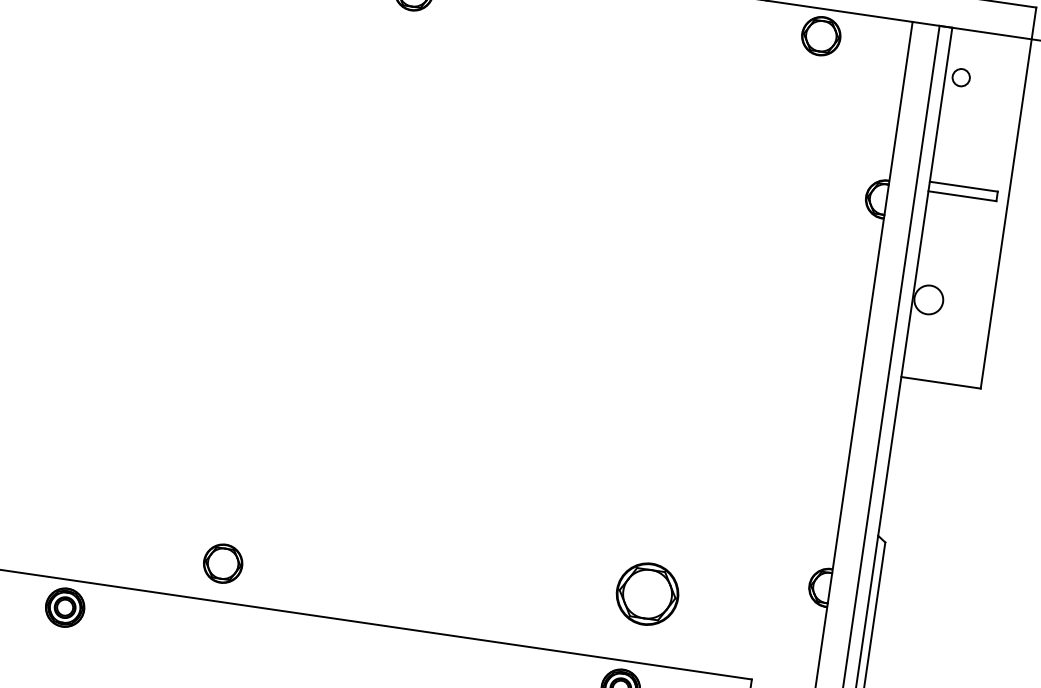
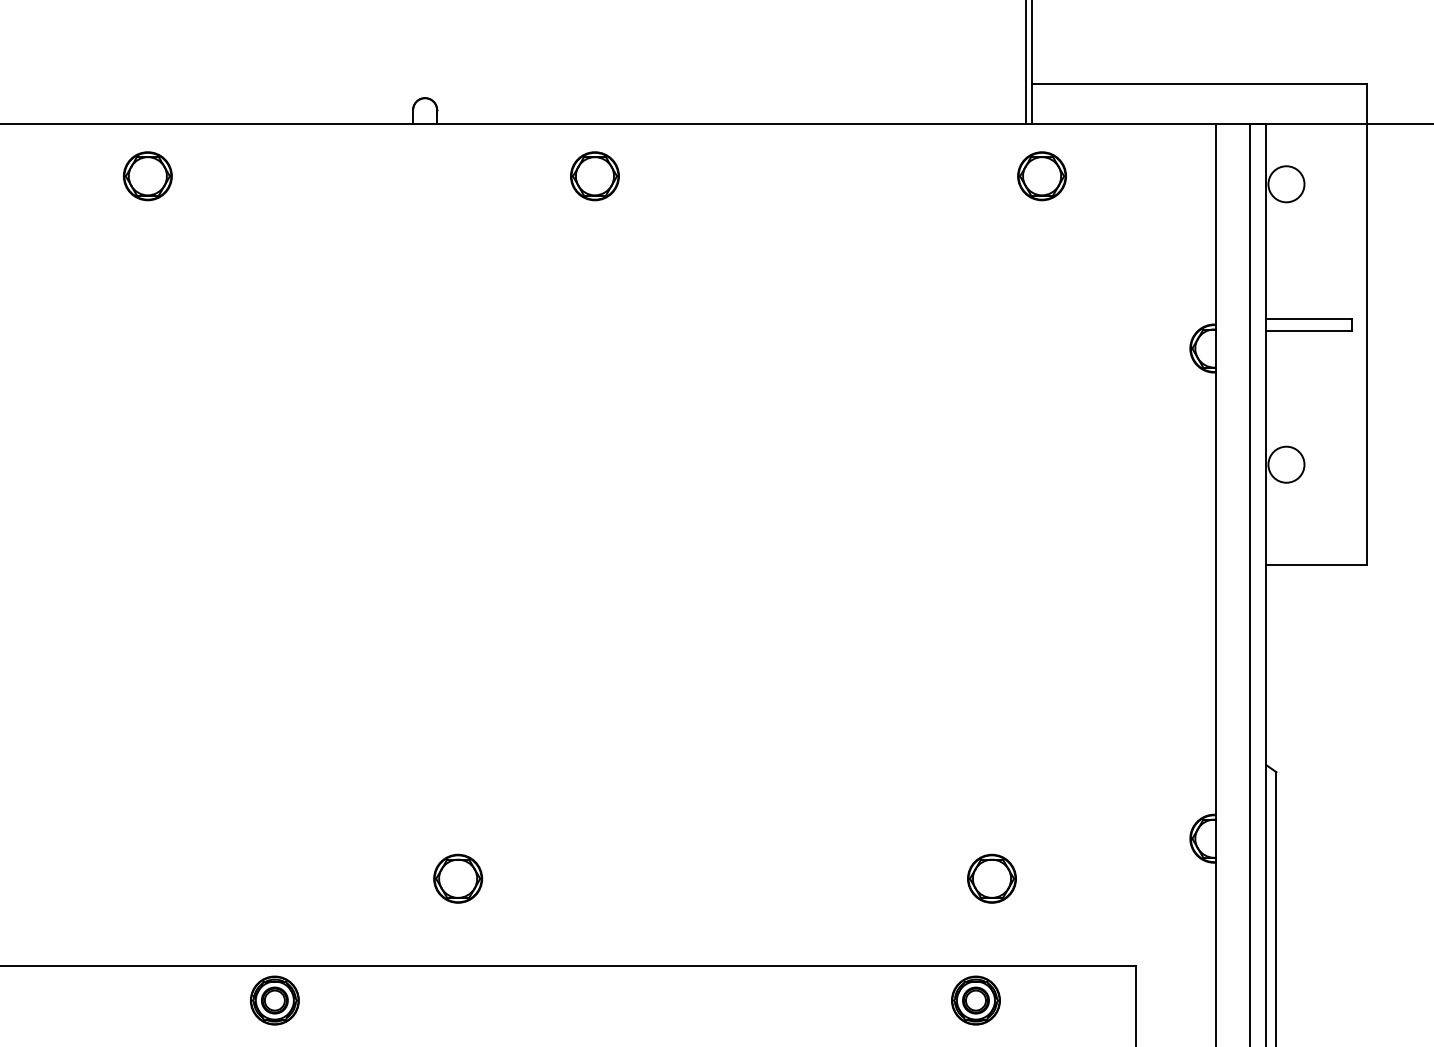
part: (820, 36) -> (1041, 176), moved
circle: (961, 77) -> (1286, 184), size x1.67
part: (223, 563) -> (458, 878), moved
part: (647, 593) -> (991, 878), size x0.62

